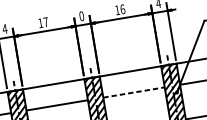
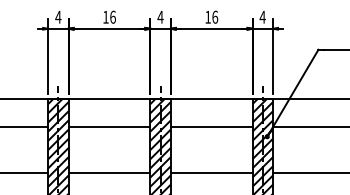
text: (81, 15) -> (160, 16), 0 -> 4
text: (45, 21) -> (112, 16), 17 -> 16
line: (133, 92) -> (211, 127), dashed -> solid

